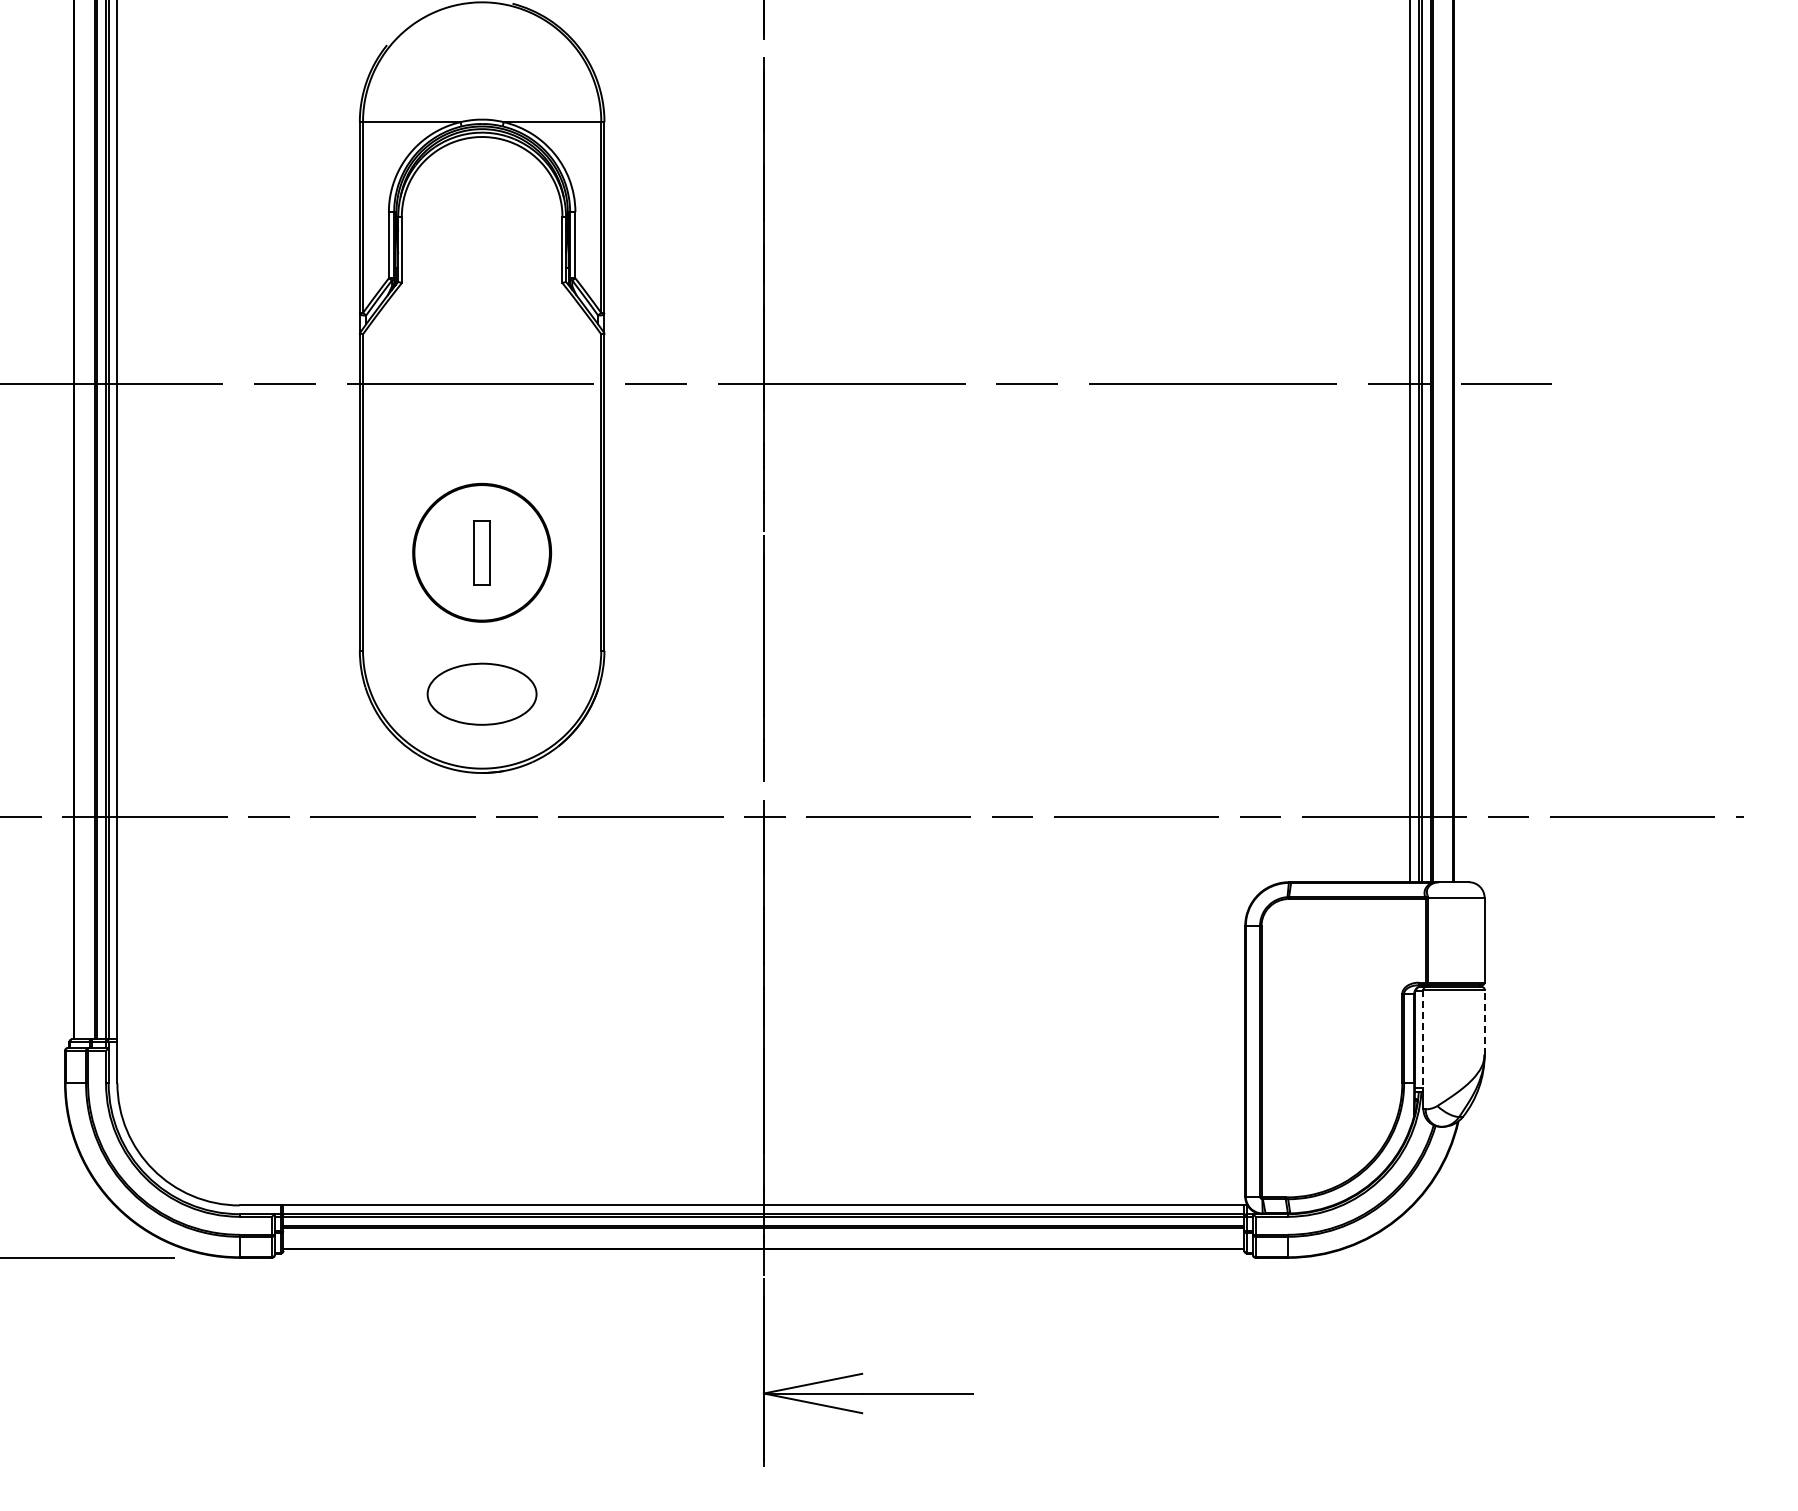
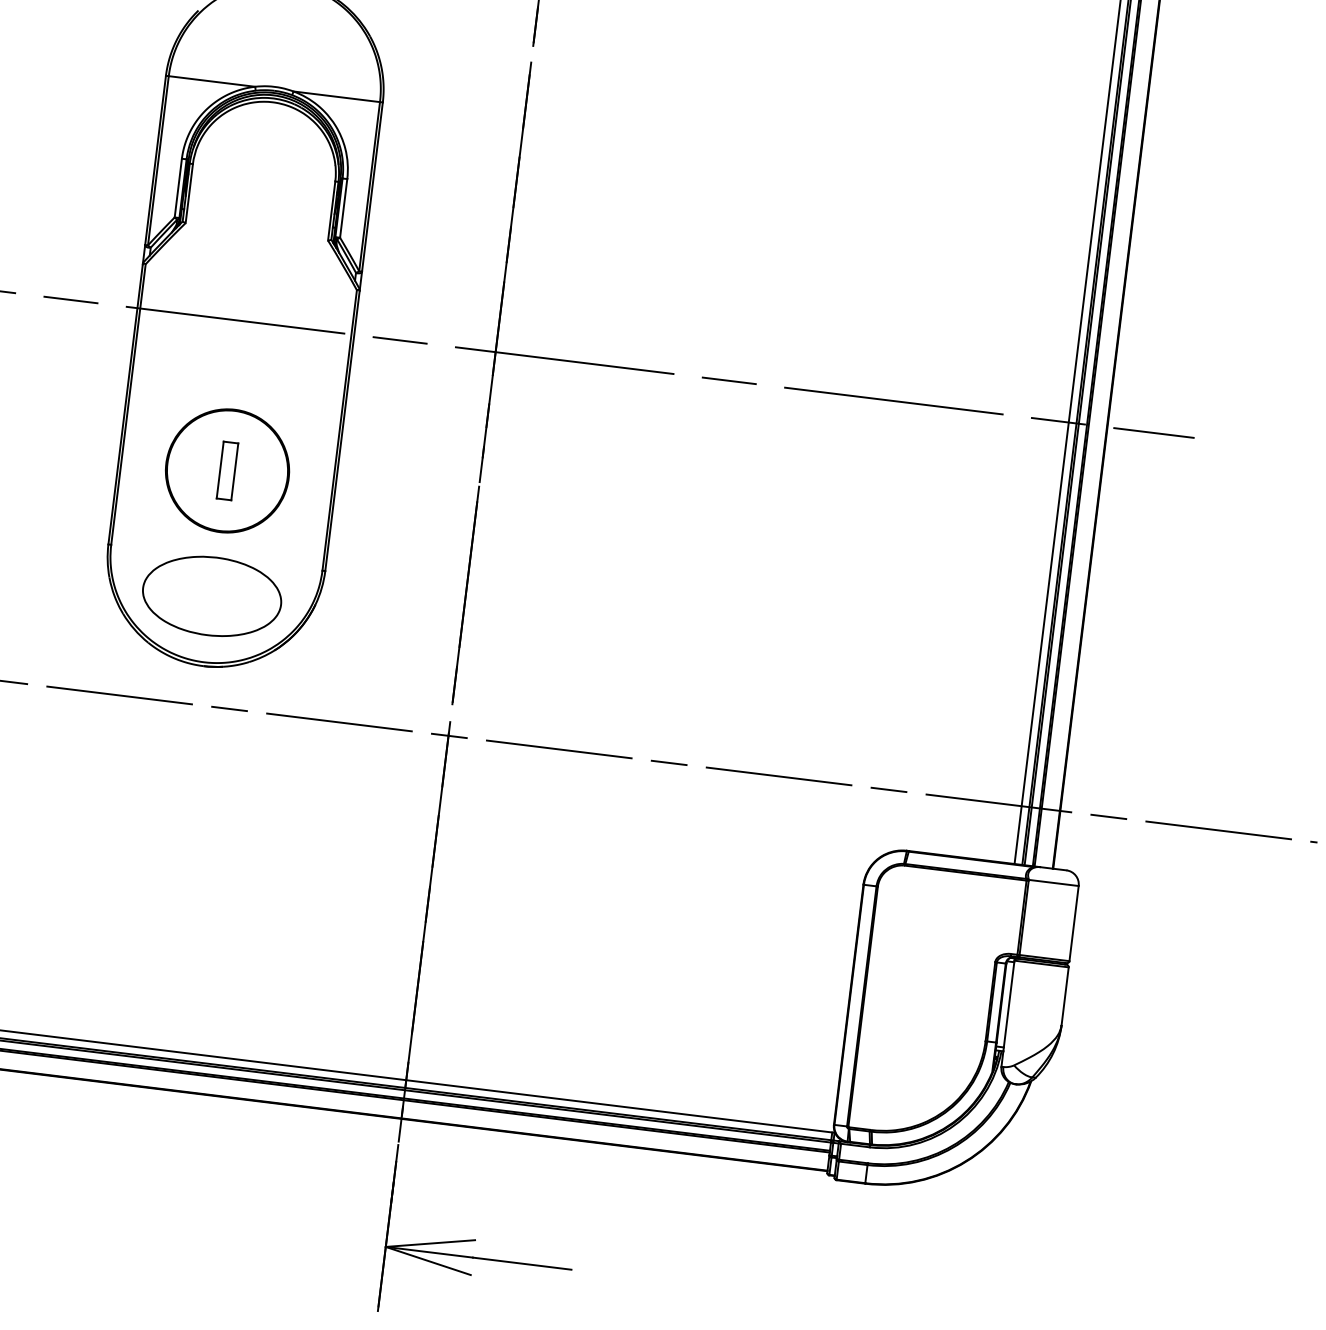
part: (481, 693) -> (211, 595), size x1.43
line: (1484, 1022) -> (1065, 996), dashed -> solid
line: (1423, 1041) -> (1008, 1006), dashed -> solid

